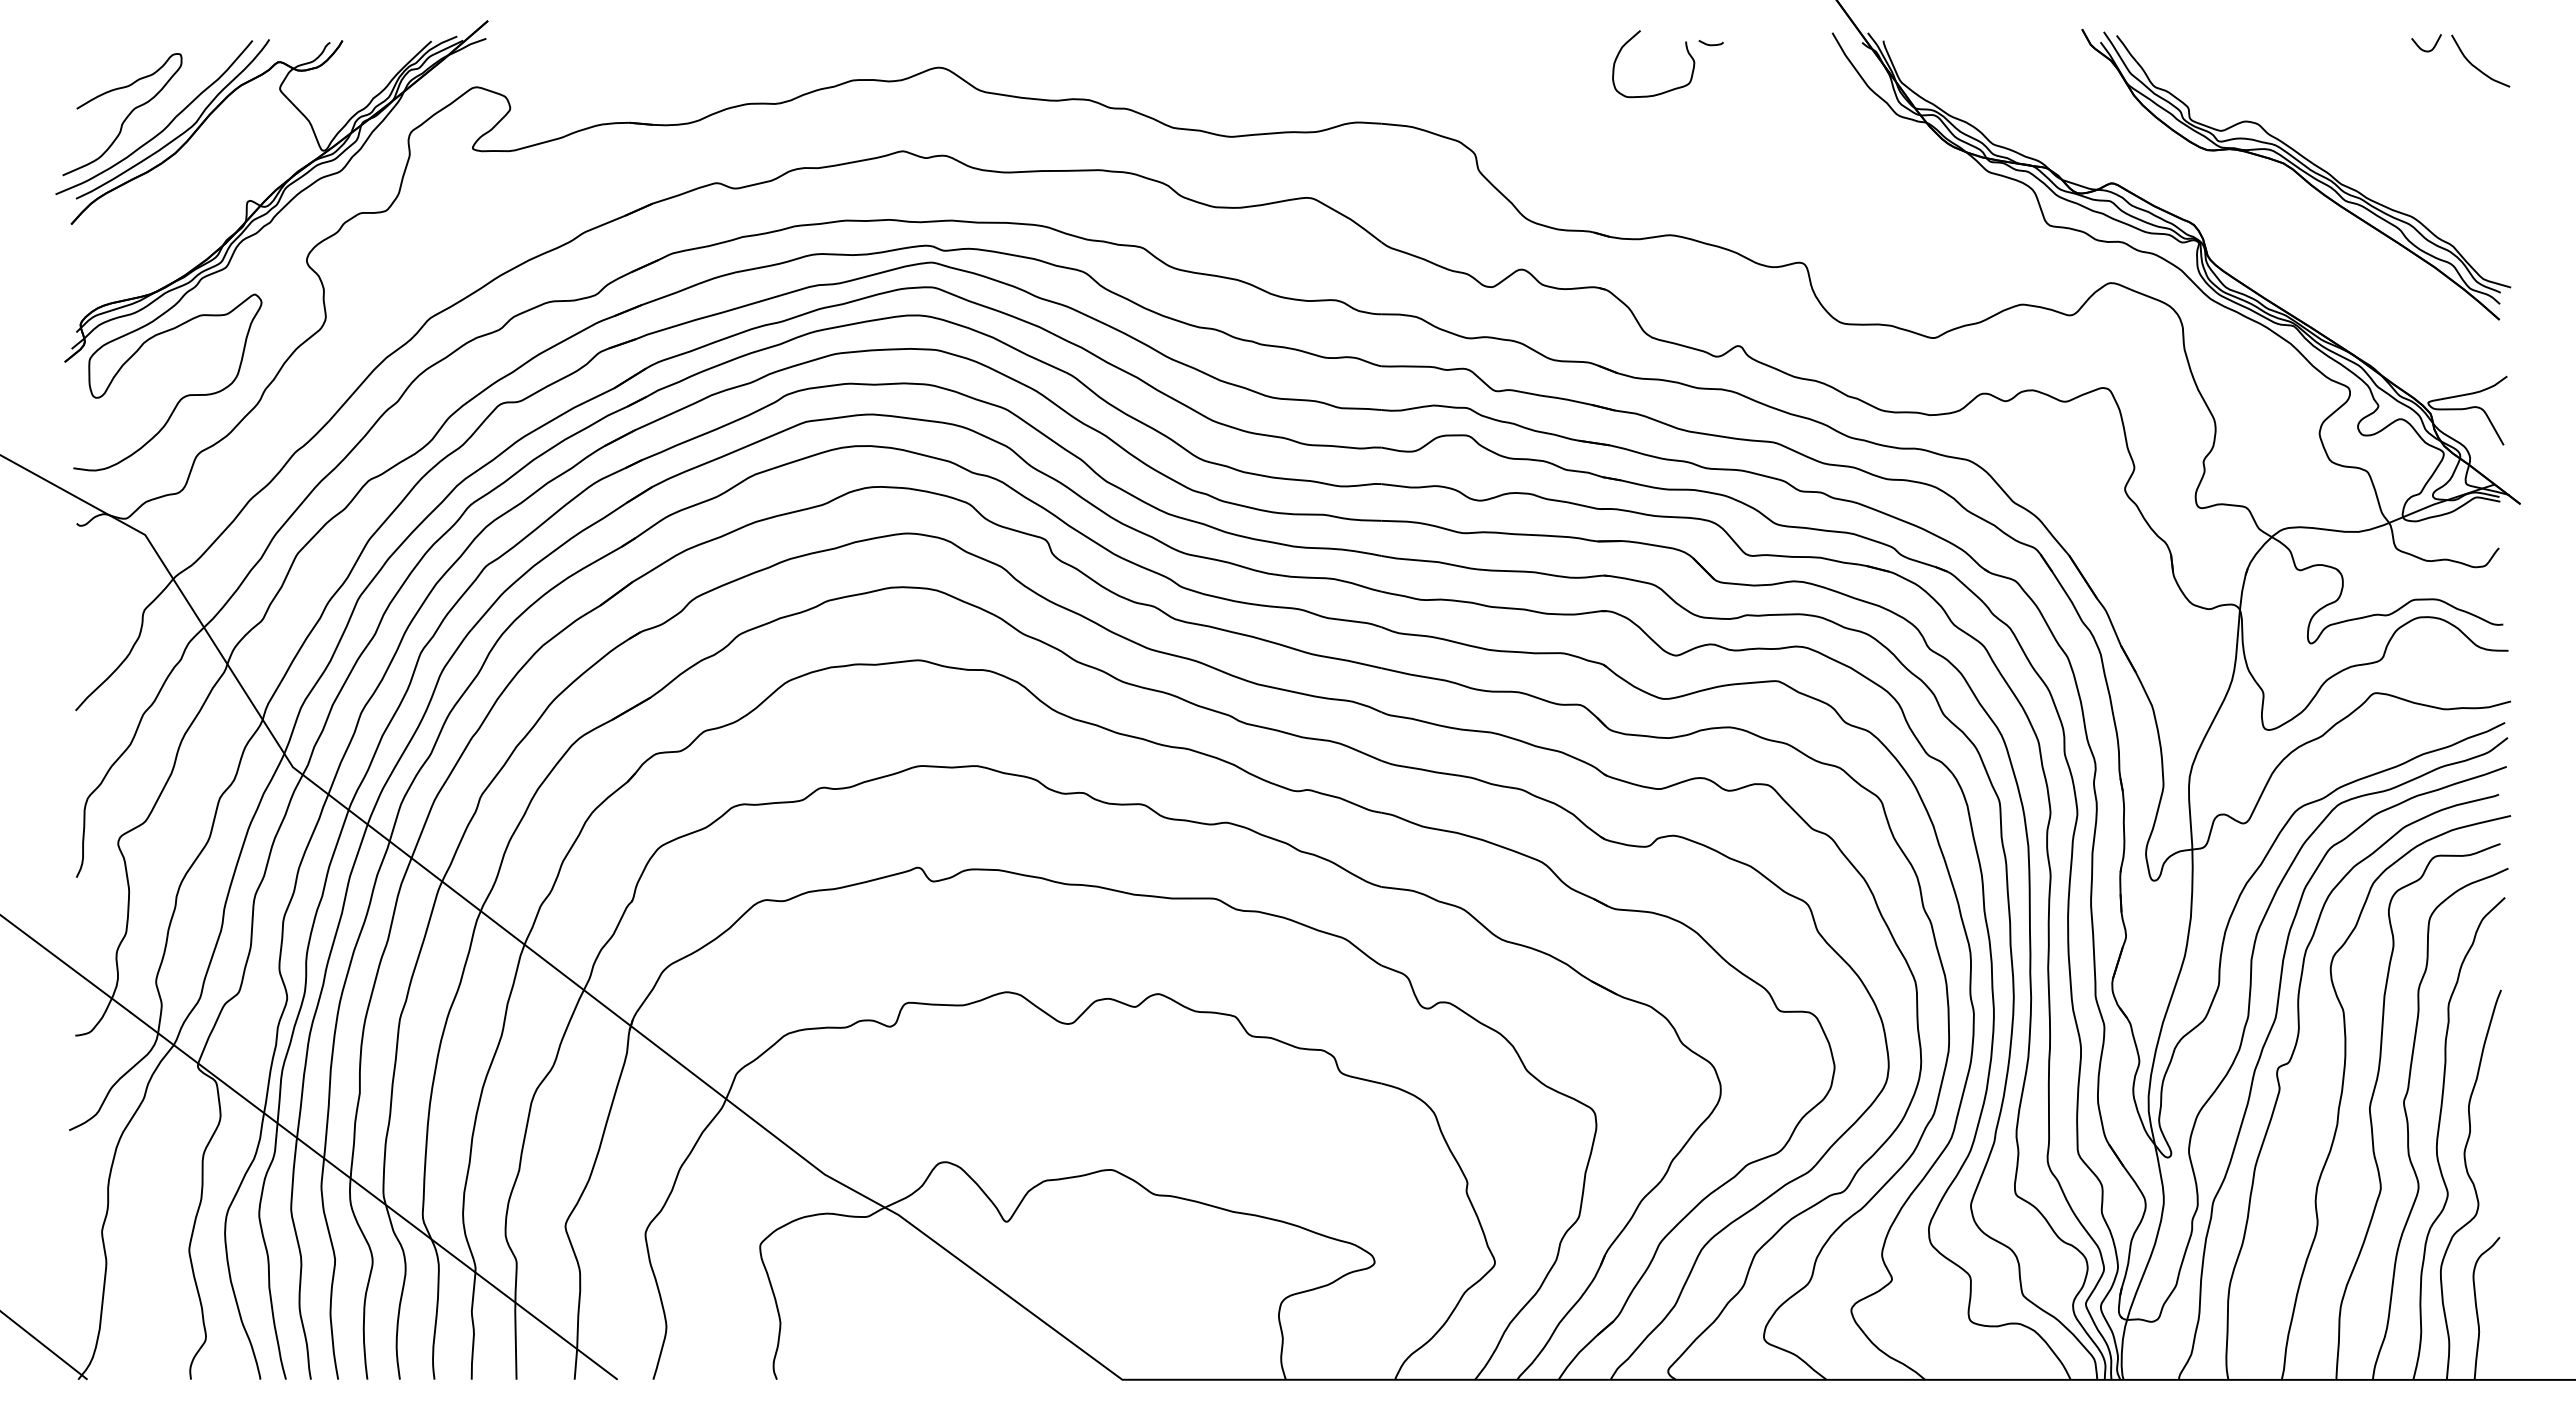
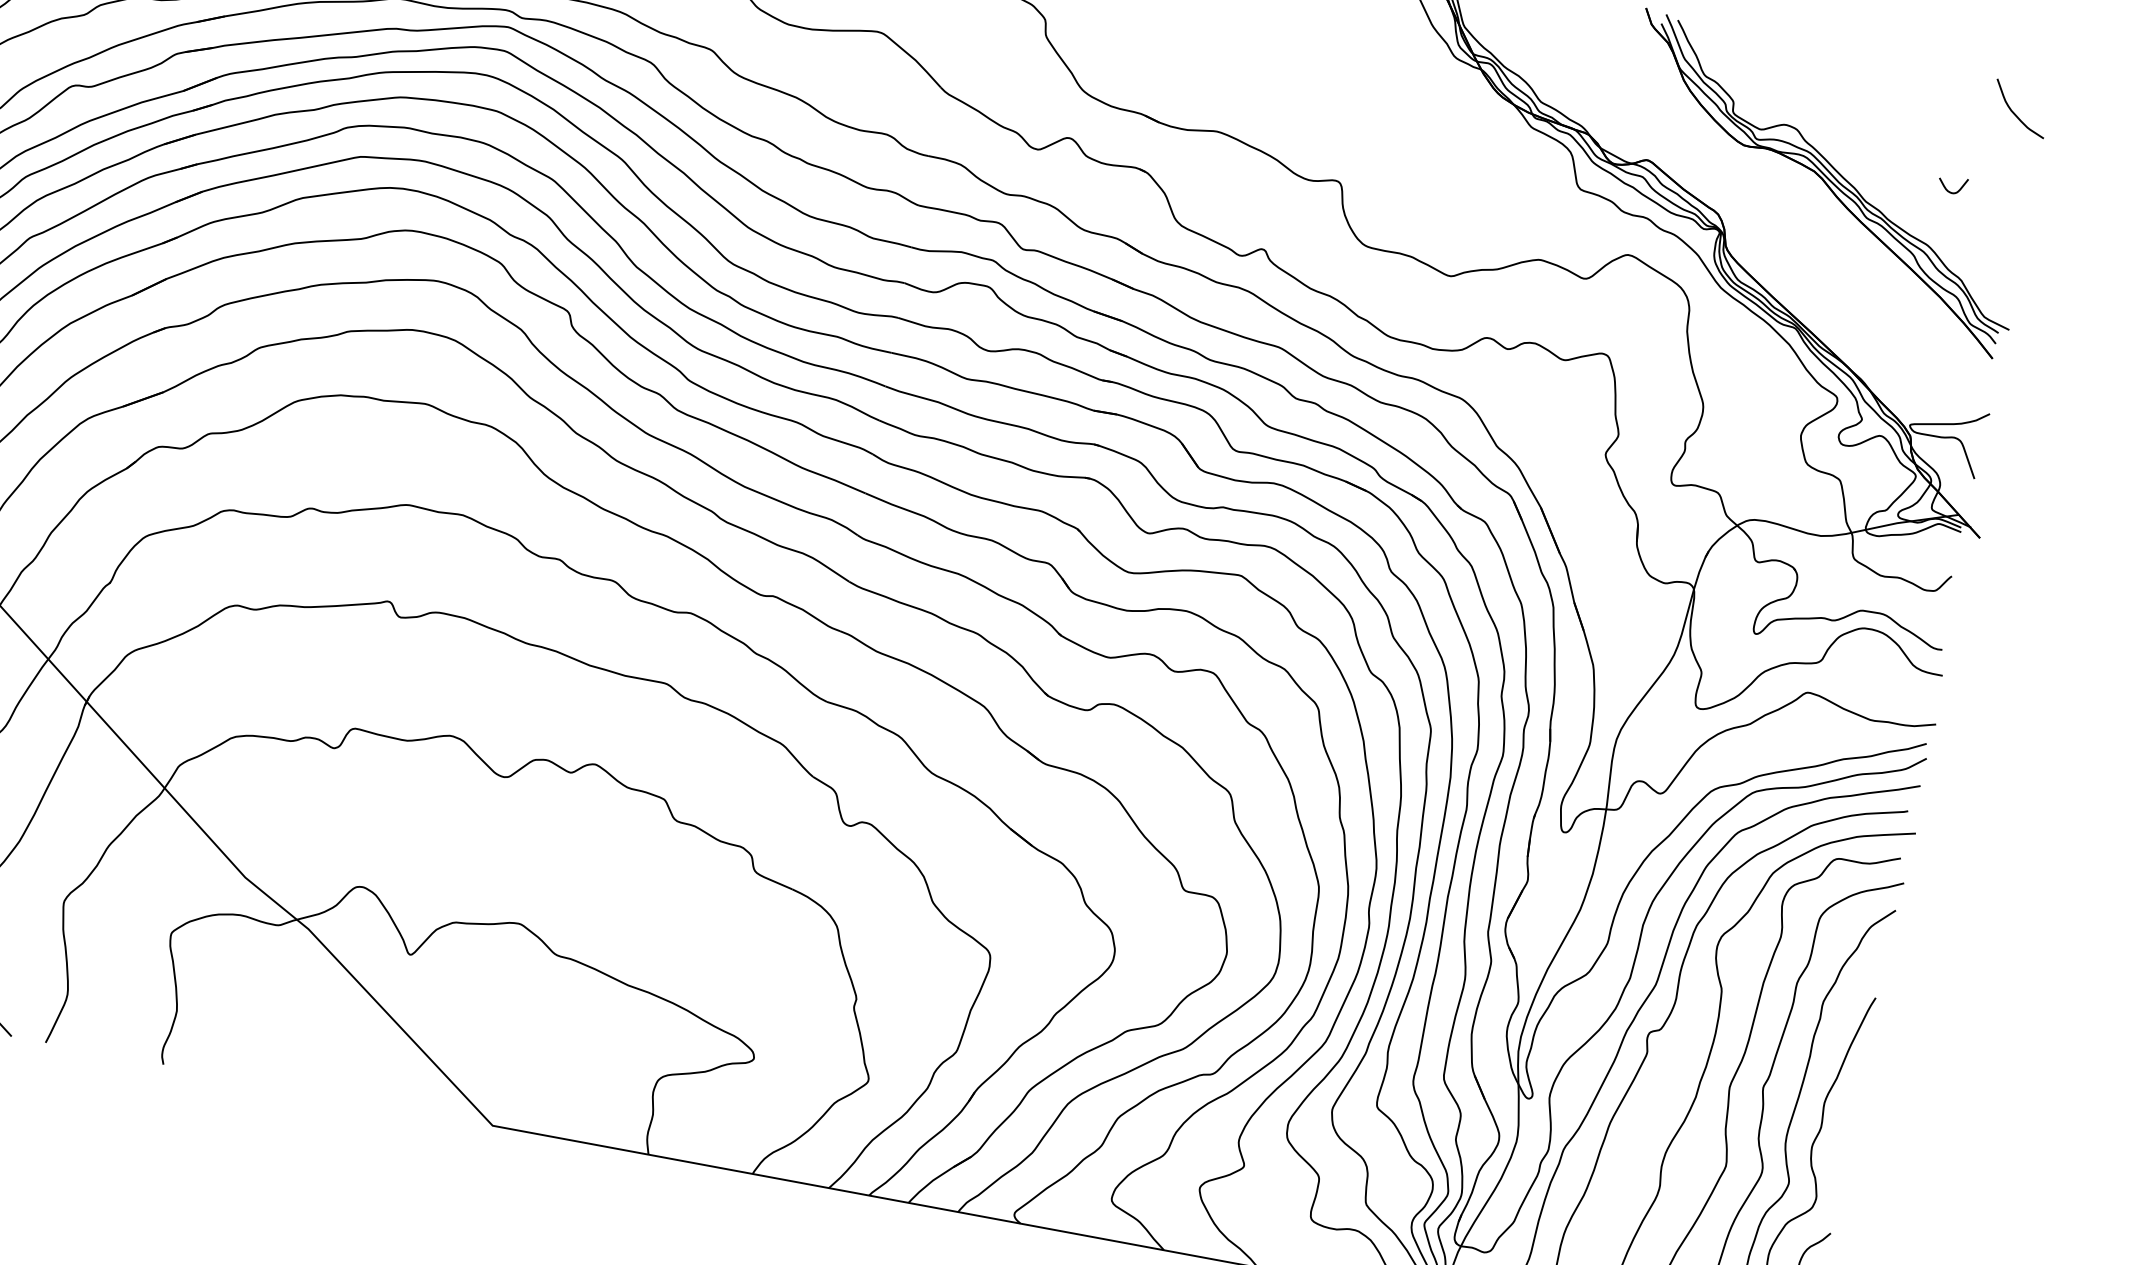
curve: (2423, 49) -> (1948, 190), moved

